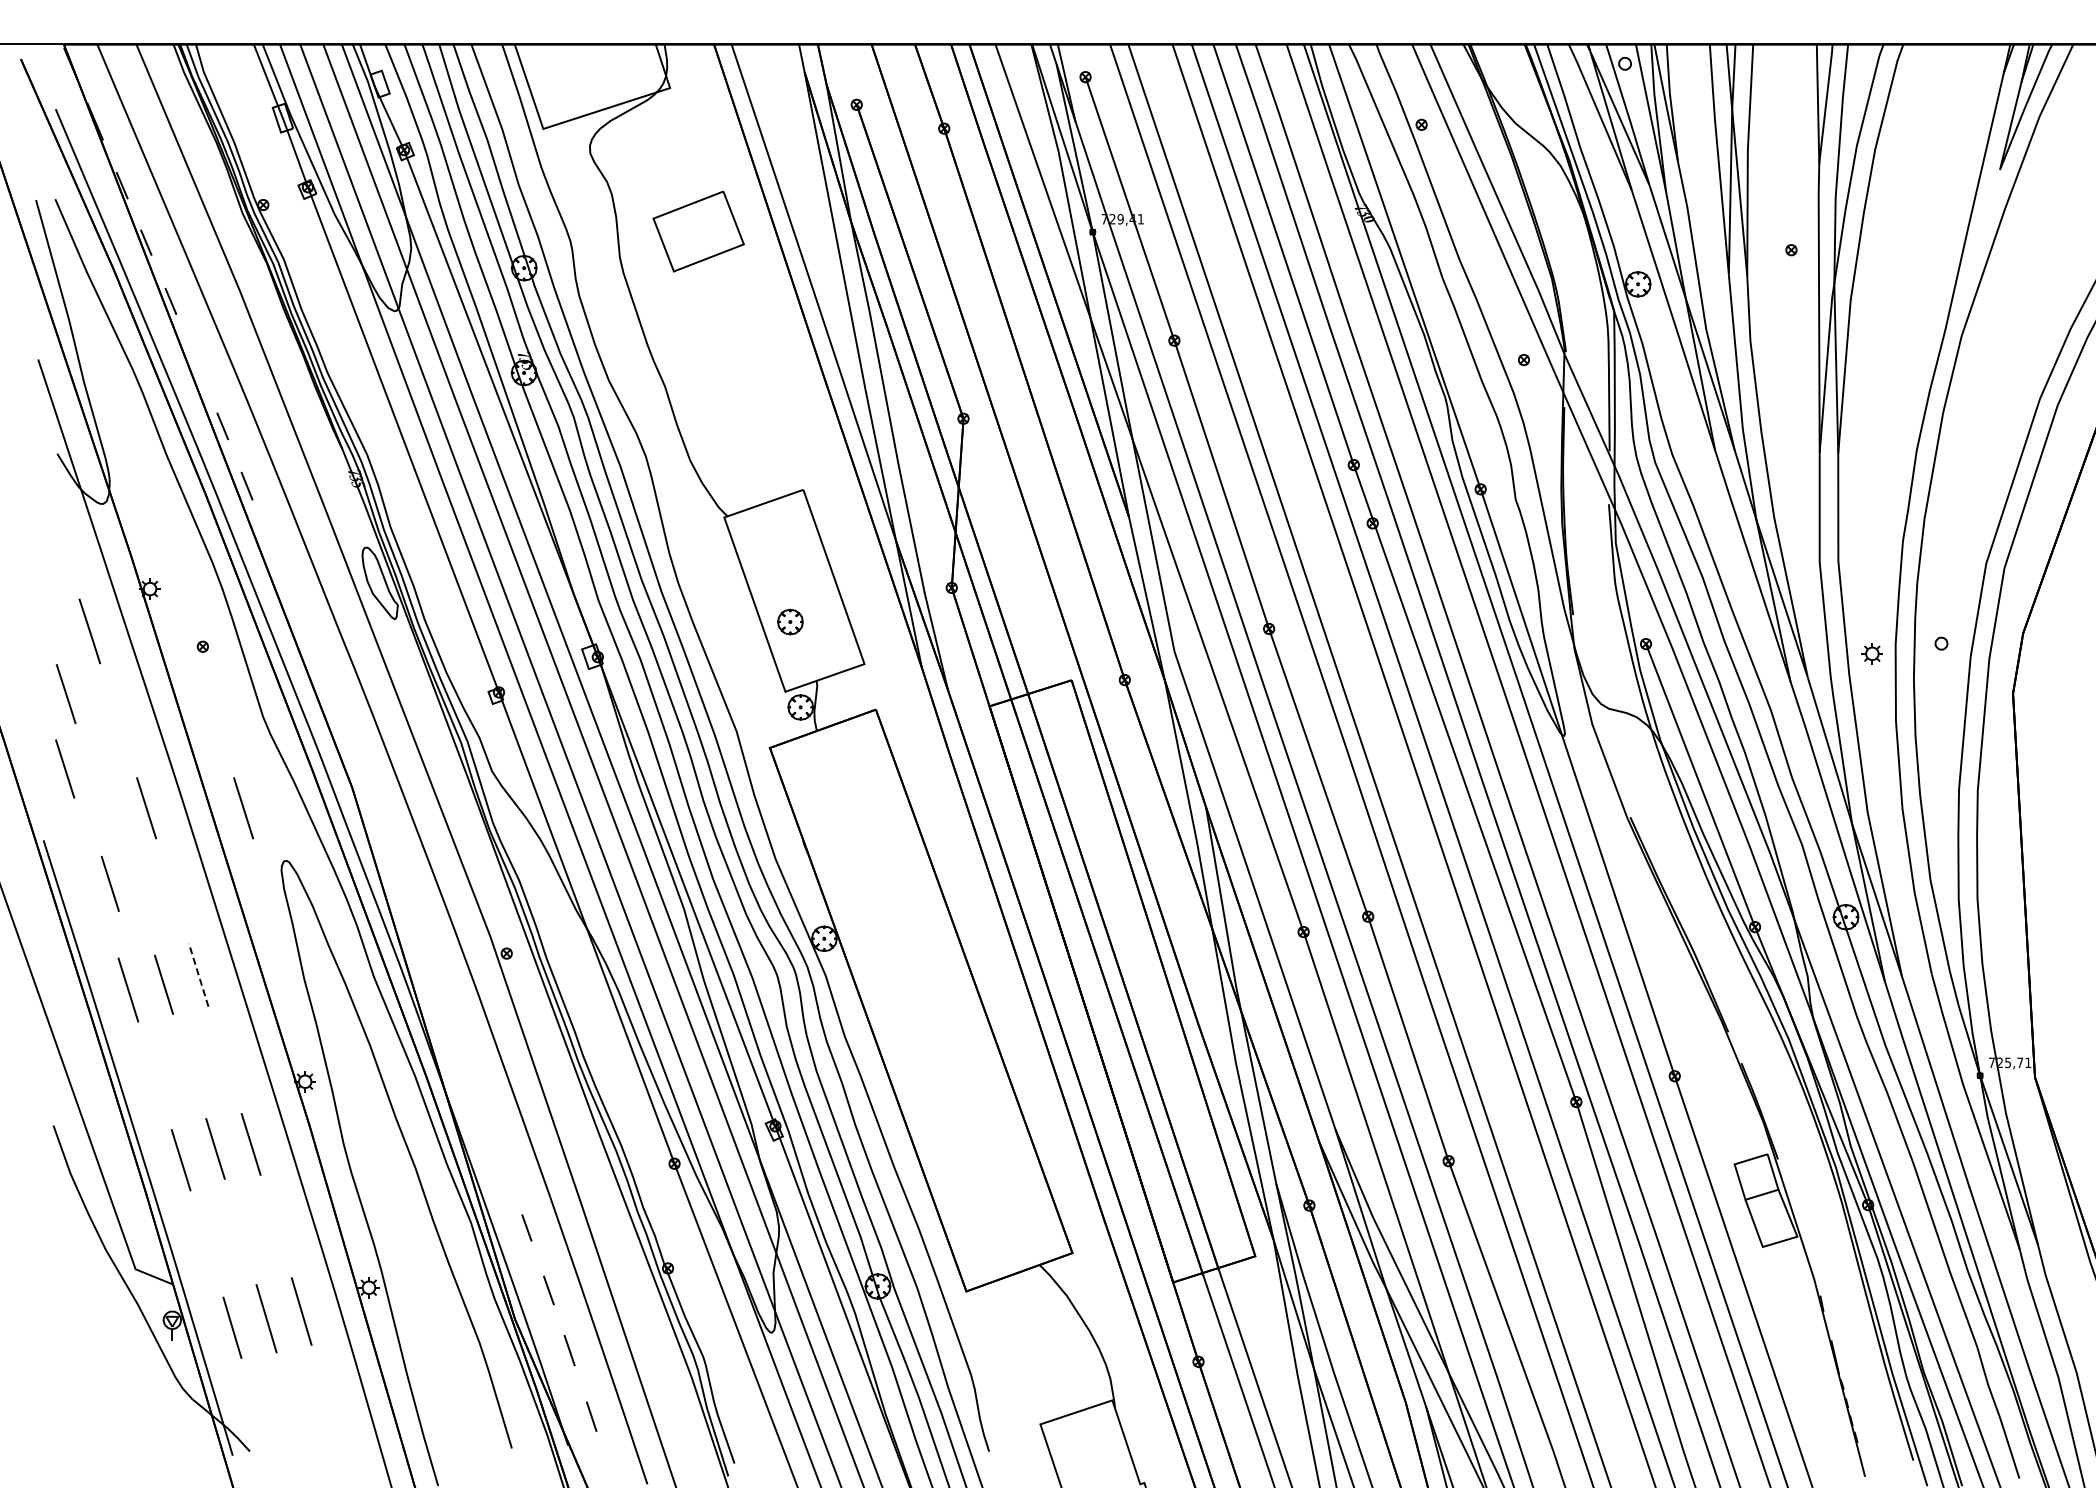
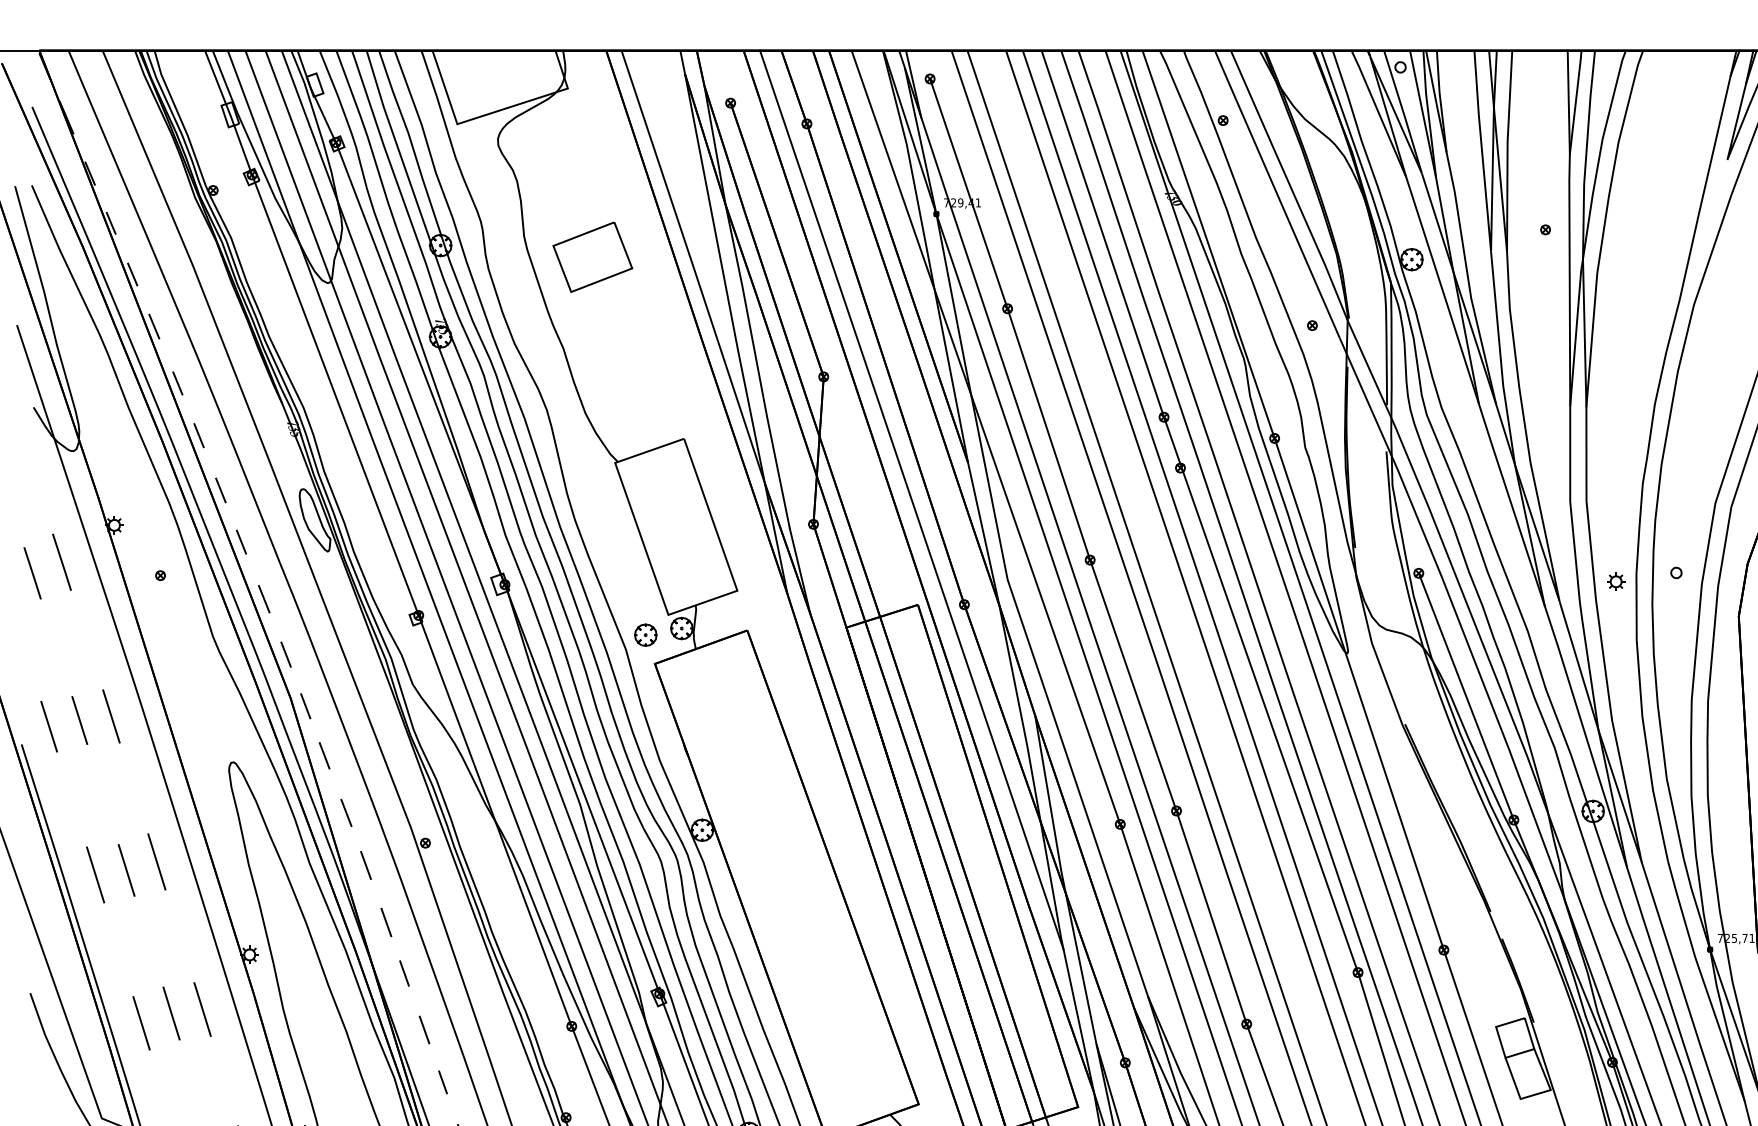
part: (698, 231) -> (592, 257), moved
line: (195, 360) -> (154, 326), added
line: (271, 548) -> (220, 489), added
line: (1064, 559) -> (911, 499), added
line: (295, 608) -> (241, 542), added
part: (790, 621) -> (645, 634), moved
line: (321, 673) -> (263, 598), added
line: (65, 693) -> (32, 572), moved
line: (346, 737) -> (285, 654), added
line: (65, 768) -> (49, 726), moved
line: (369, 796) -> (305, 706), added
line: (243, 808) -> (195, 716), removed
line: (390, 852) -> (324, 755), added
line: (109, 883) -> (79, 720), moved
line: (415, 918) -> (345, 812), added
line: (198, 974) -> (156, 861), dashed -> solid
line: (438, 978) -> (365, 864), added
line: (461, 1044) -> (386, 922), added
line: (482, 1103) -> (404, 973), added
line: (505, 1167) -> (424, 1029), added

